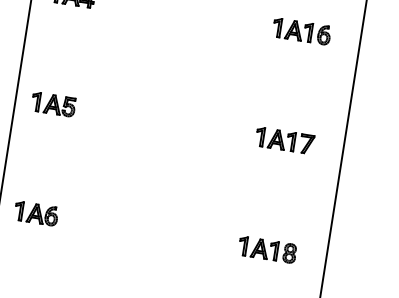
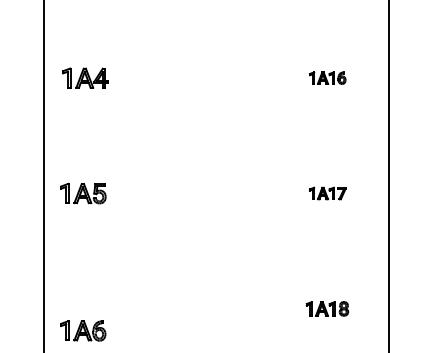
part: (301, 30) -> (327, 77), size x0.6
part: (284, 140) -> (327, 193), size x0.6
part: (36, 213) -> (83, 330), moved
part: (267, 249) -> (327, 308), size x0.7

